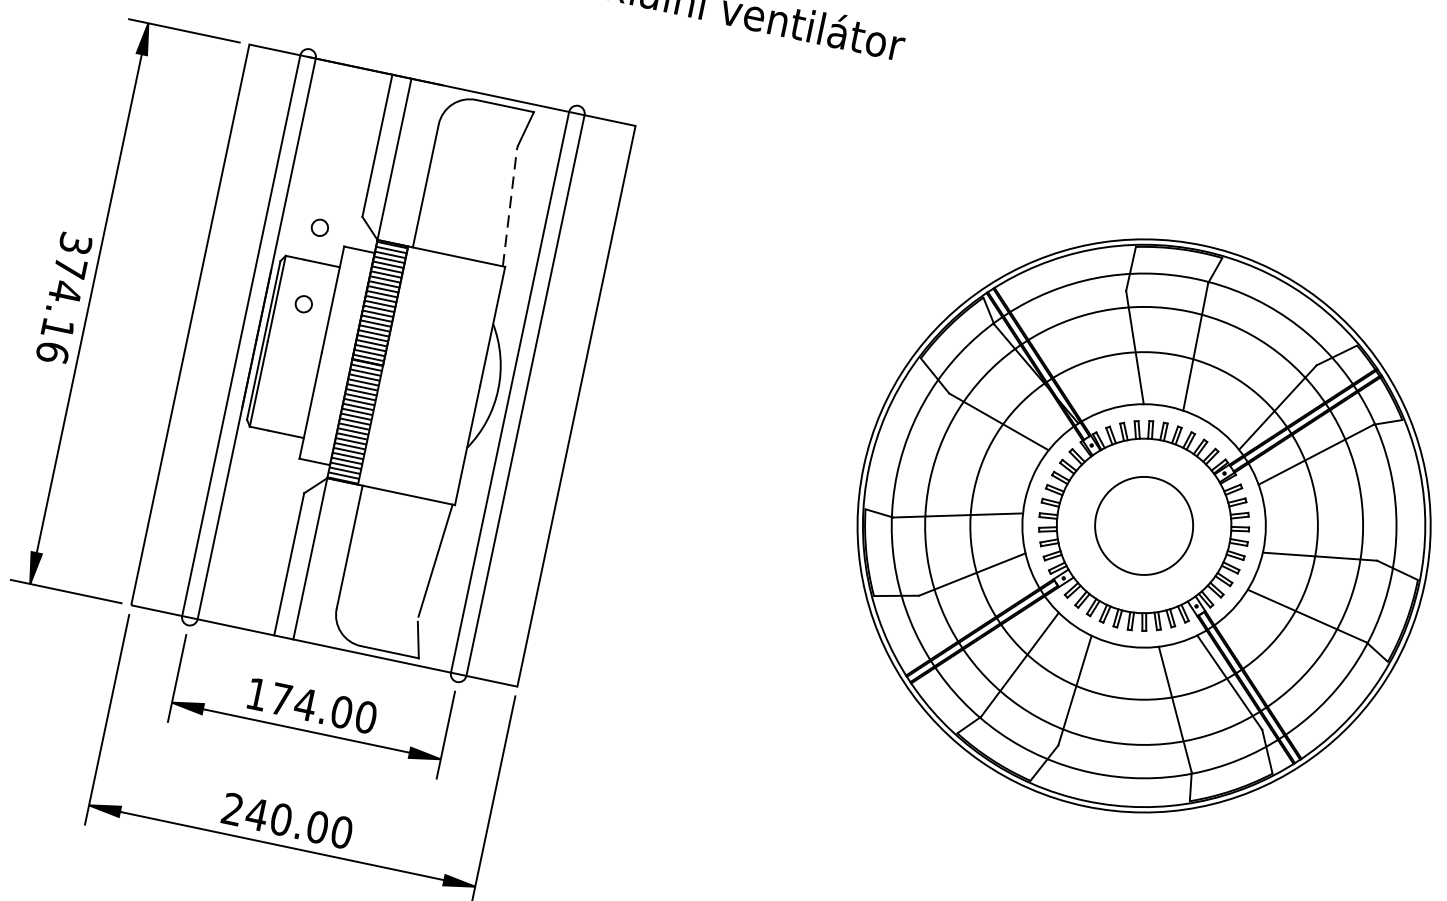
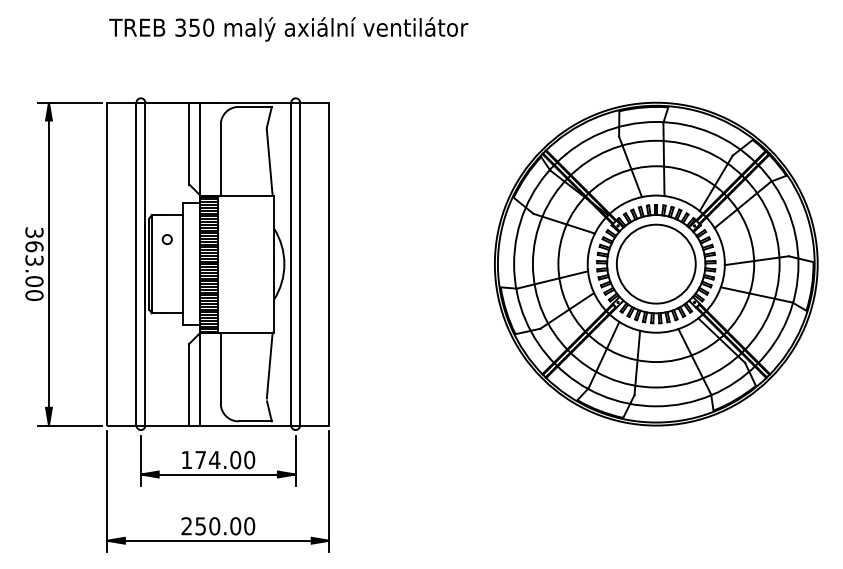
line: (509, 207) -> (269, 162), dashed -> solid
circle: (318, 227) -> (166, 195), removed
text: (61, 311) -> (34, 271), 374.16 -> 363.00
circle: (1142, 524) -> (655, 263), size x1.43
text: (256, 814) -> (200, 526), 240.00 -> 250.00

